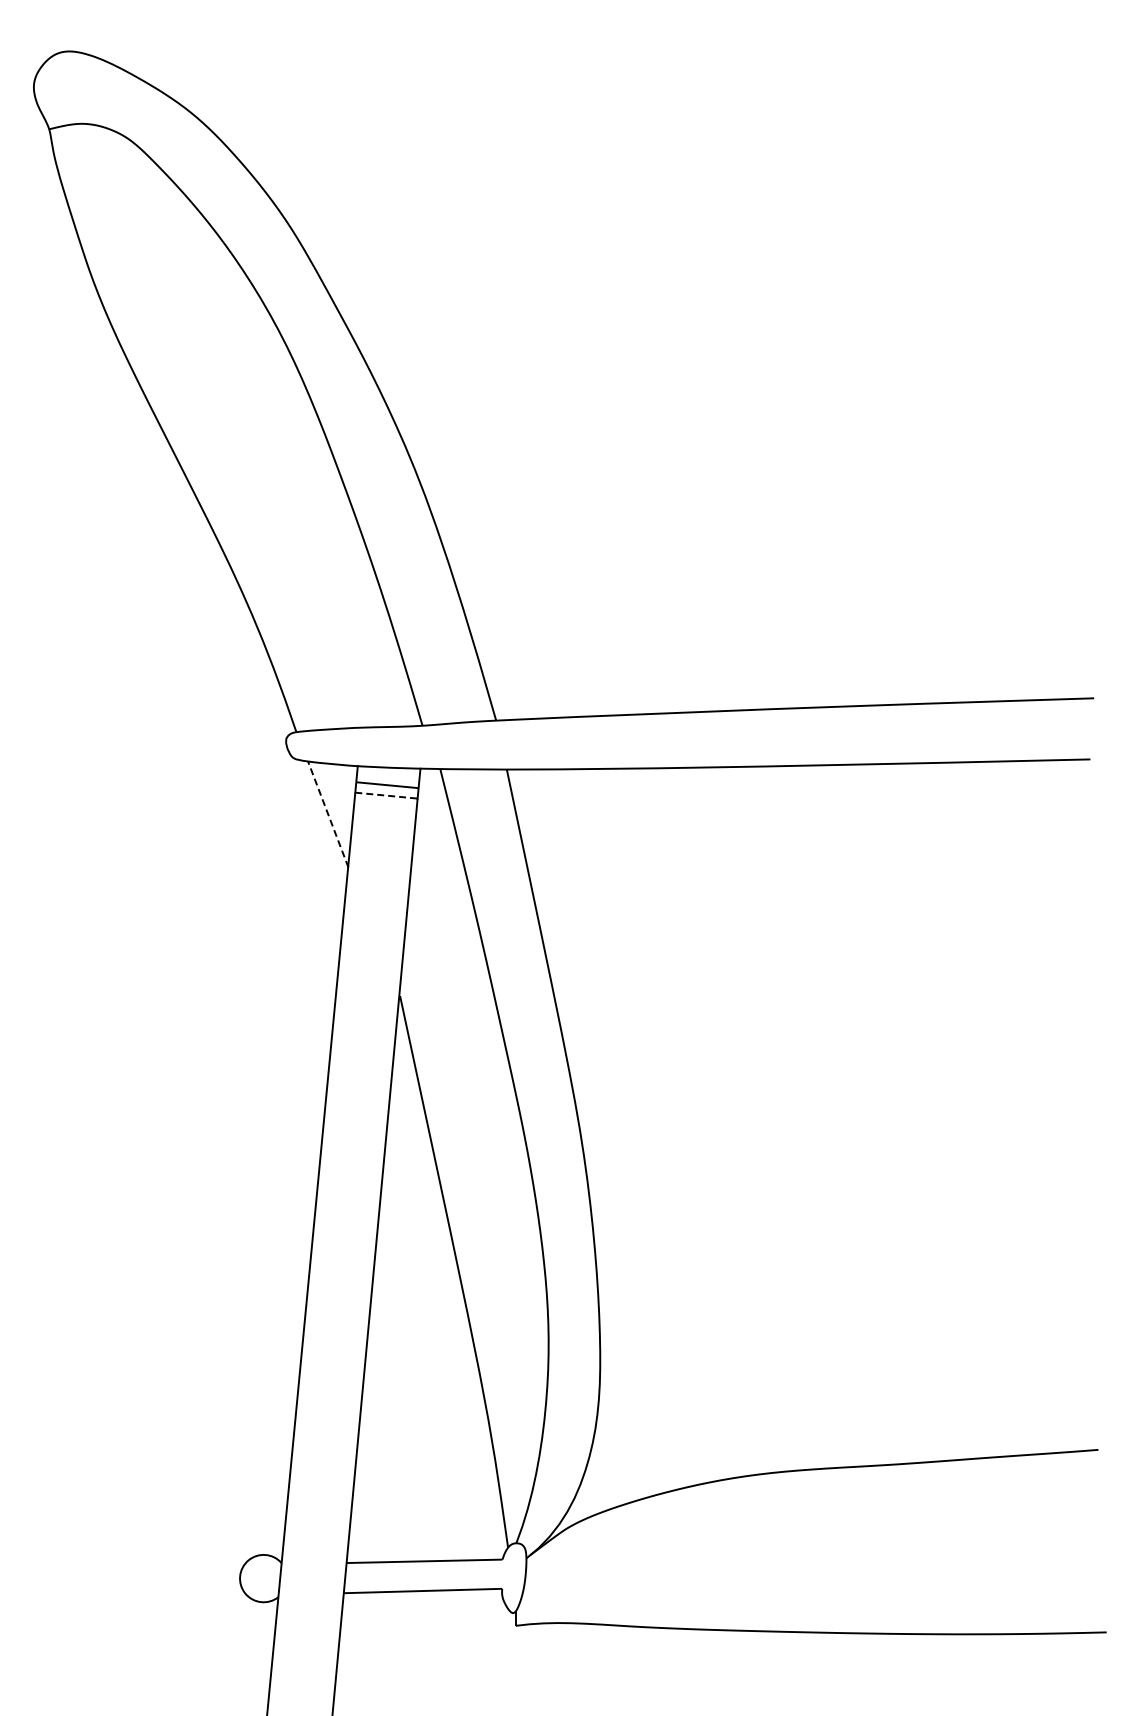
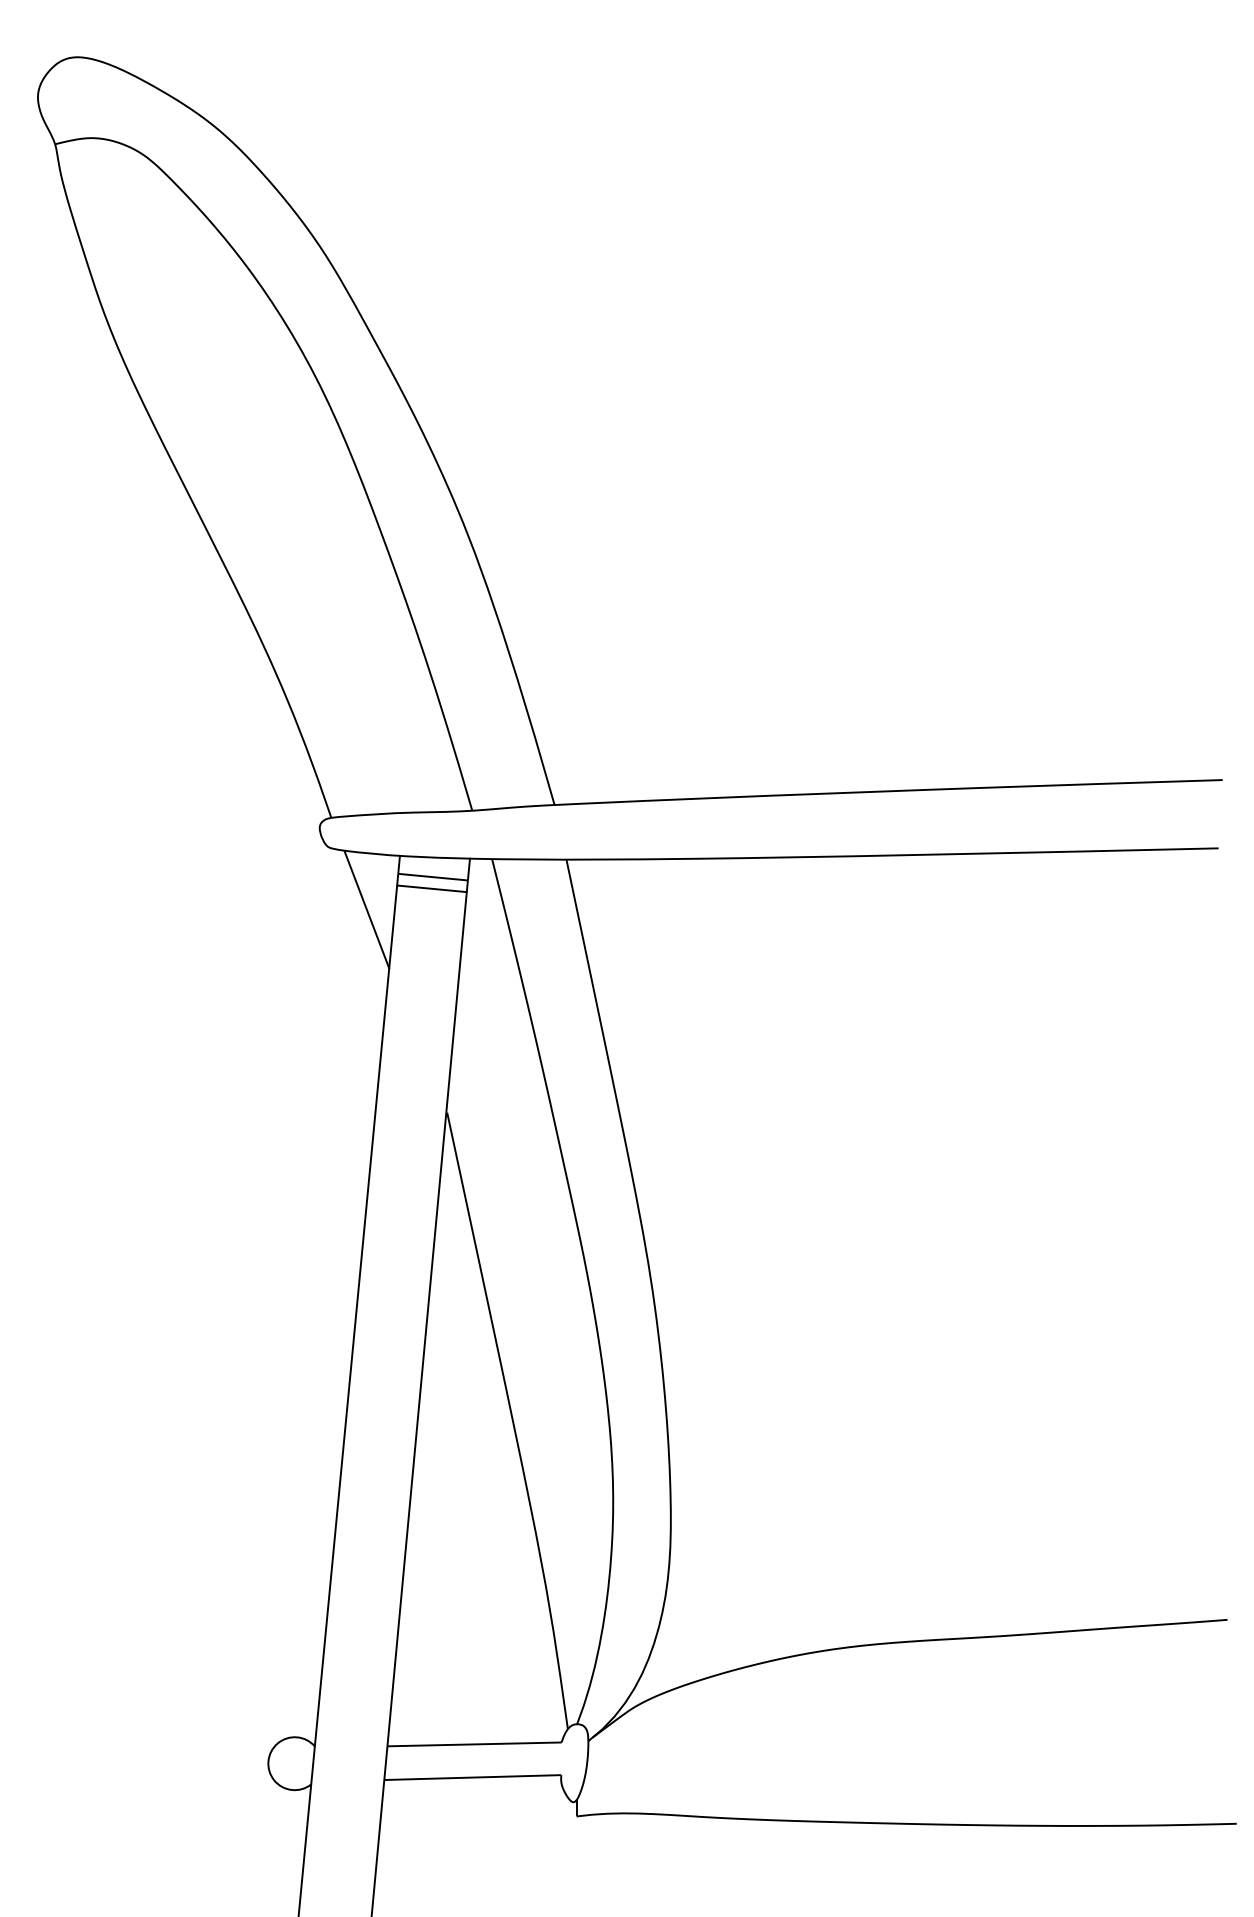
line: (386, 795) -> (432, 888), dashed -> solid
line: (328, 814) -> (367, 909), dashed -> solid

